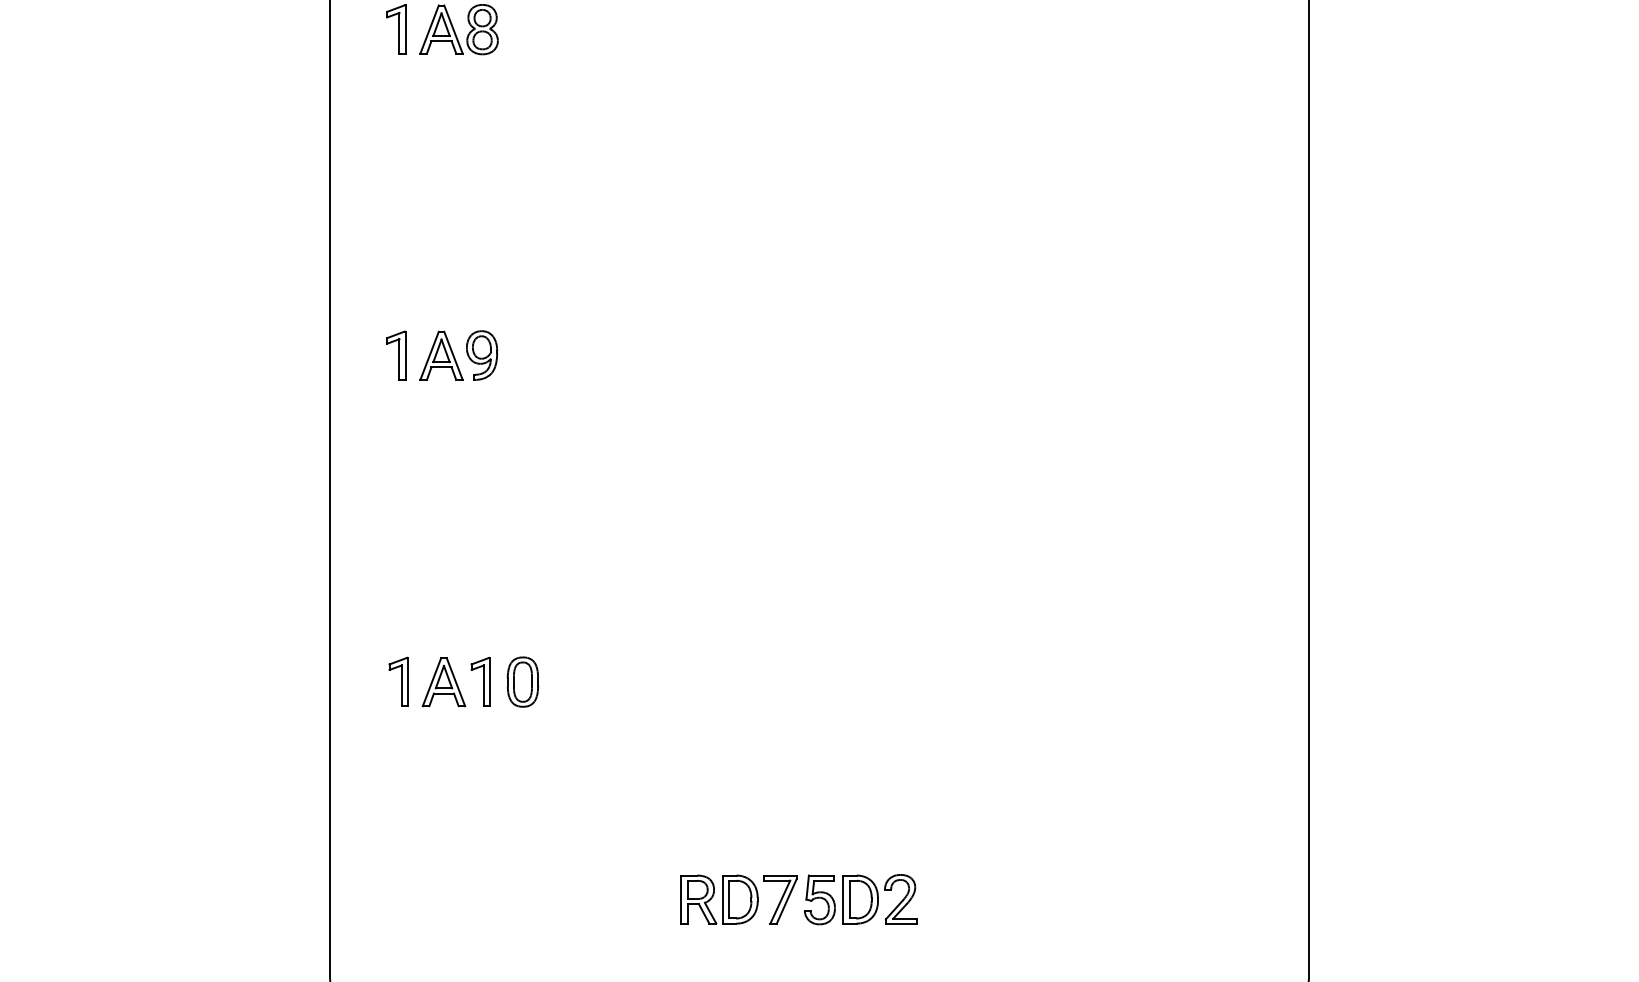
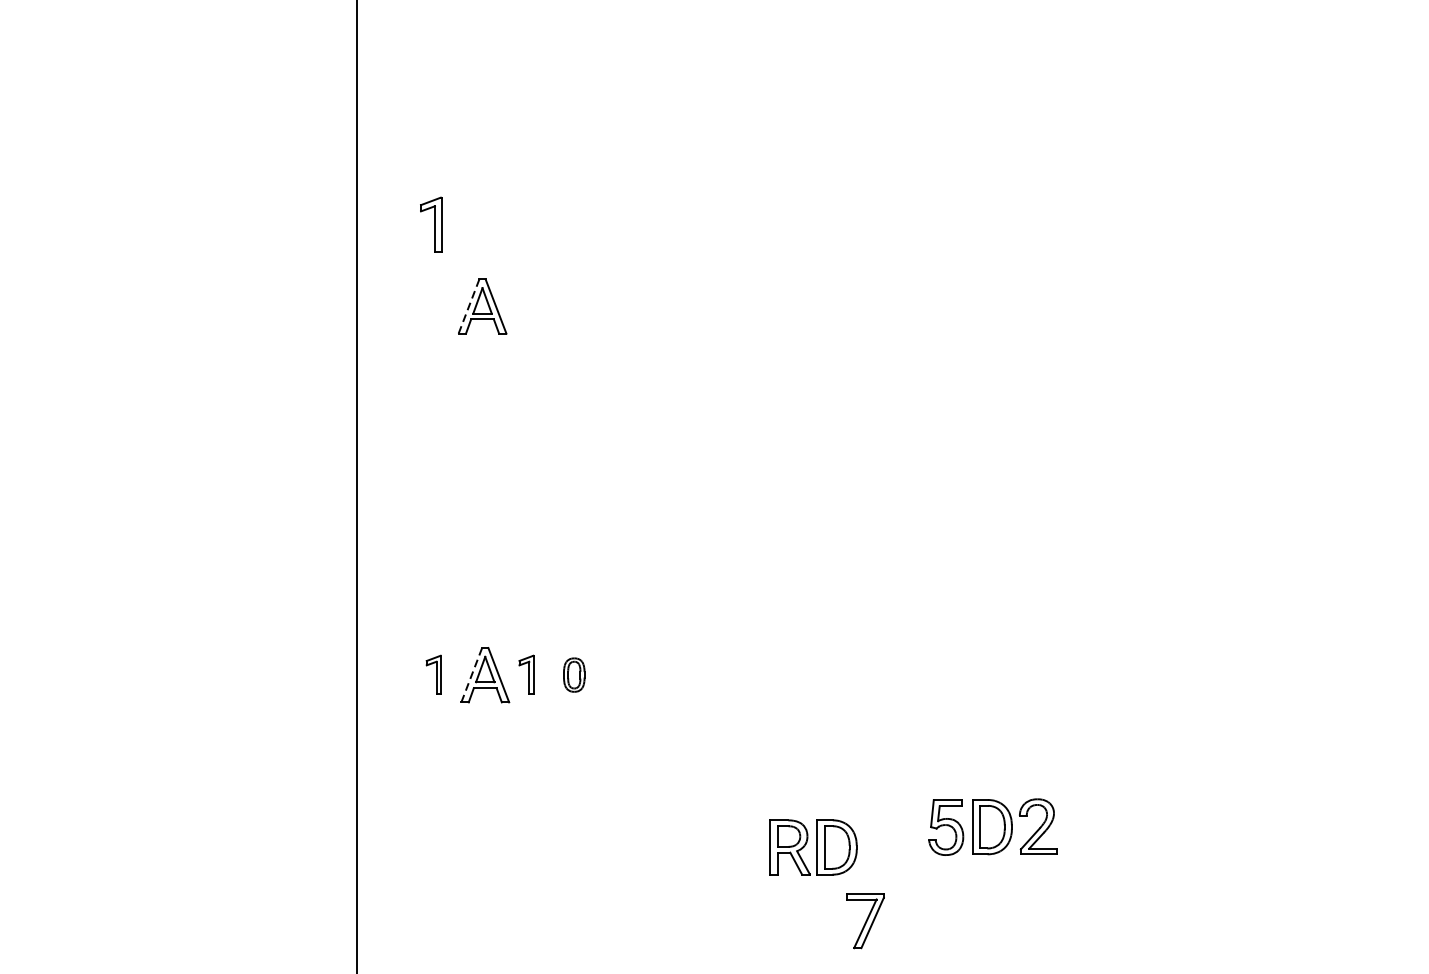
part: (396, 355) -> (431, 224), moved
line: (429, 355) -> (468, 306), solid -> dashed
part: (482, 355) -> (528, 306), removed
part: (398, 681) -> (433, 674), size x0.7
part: (480, 681) -> (526, 674), size x0.7
part: (522, 681) -> (573, 674), size x0.6
line: (432, 682) -> (472, 675), solid -> dashed
part: (719, 899) -> (813, 847), moved
part: (860, 899) -> (992, 827), moved

